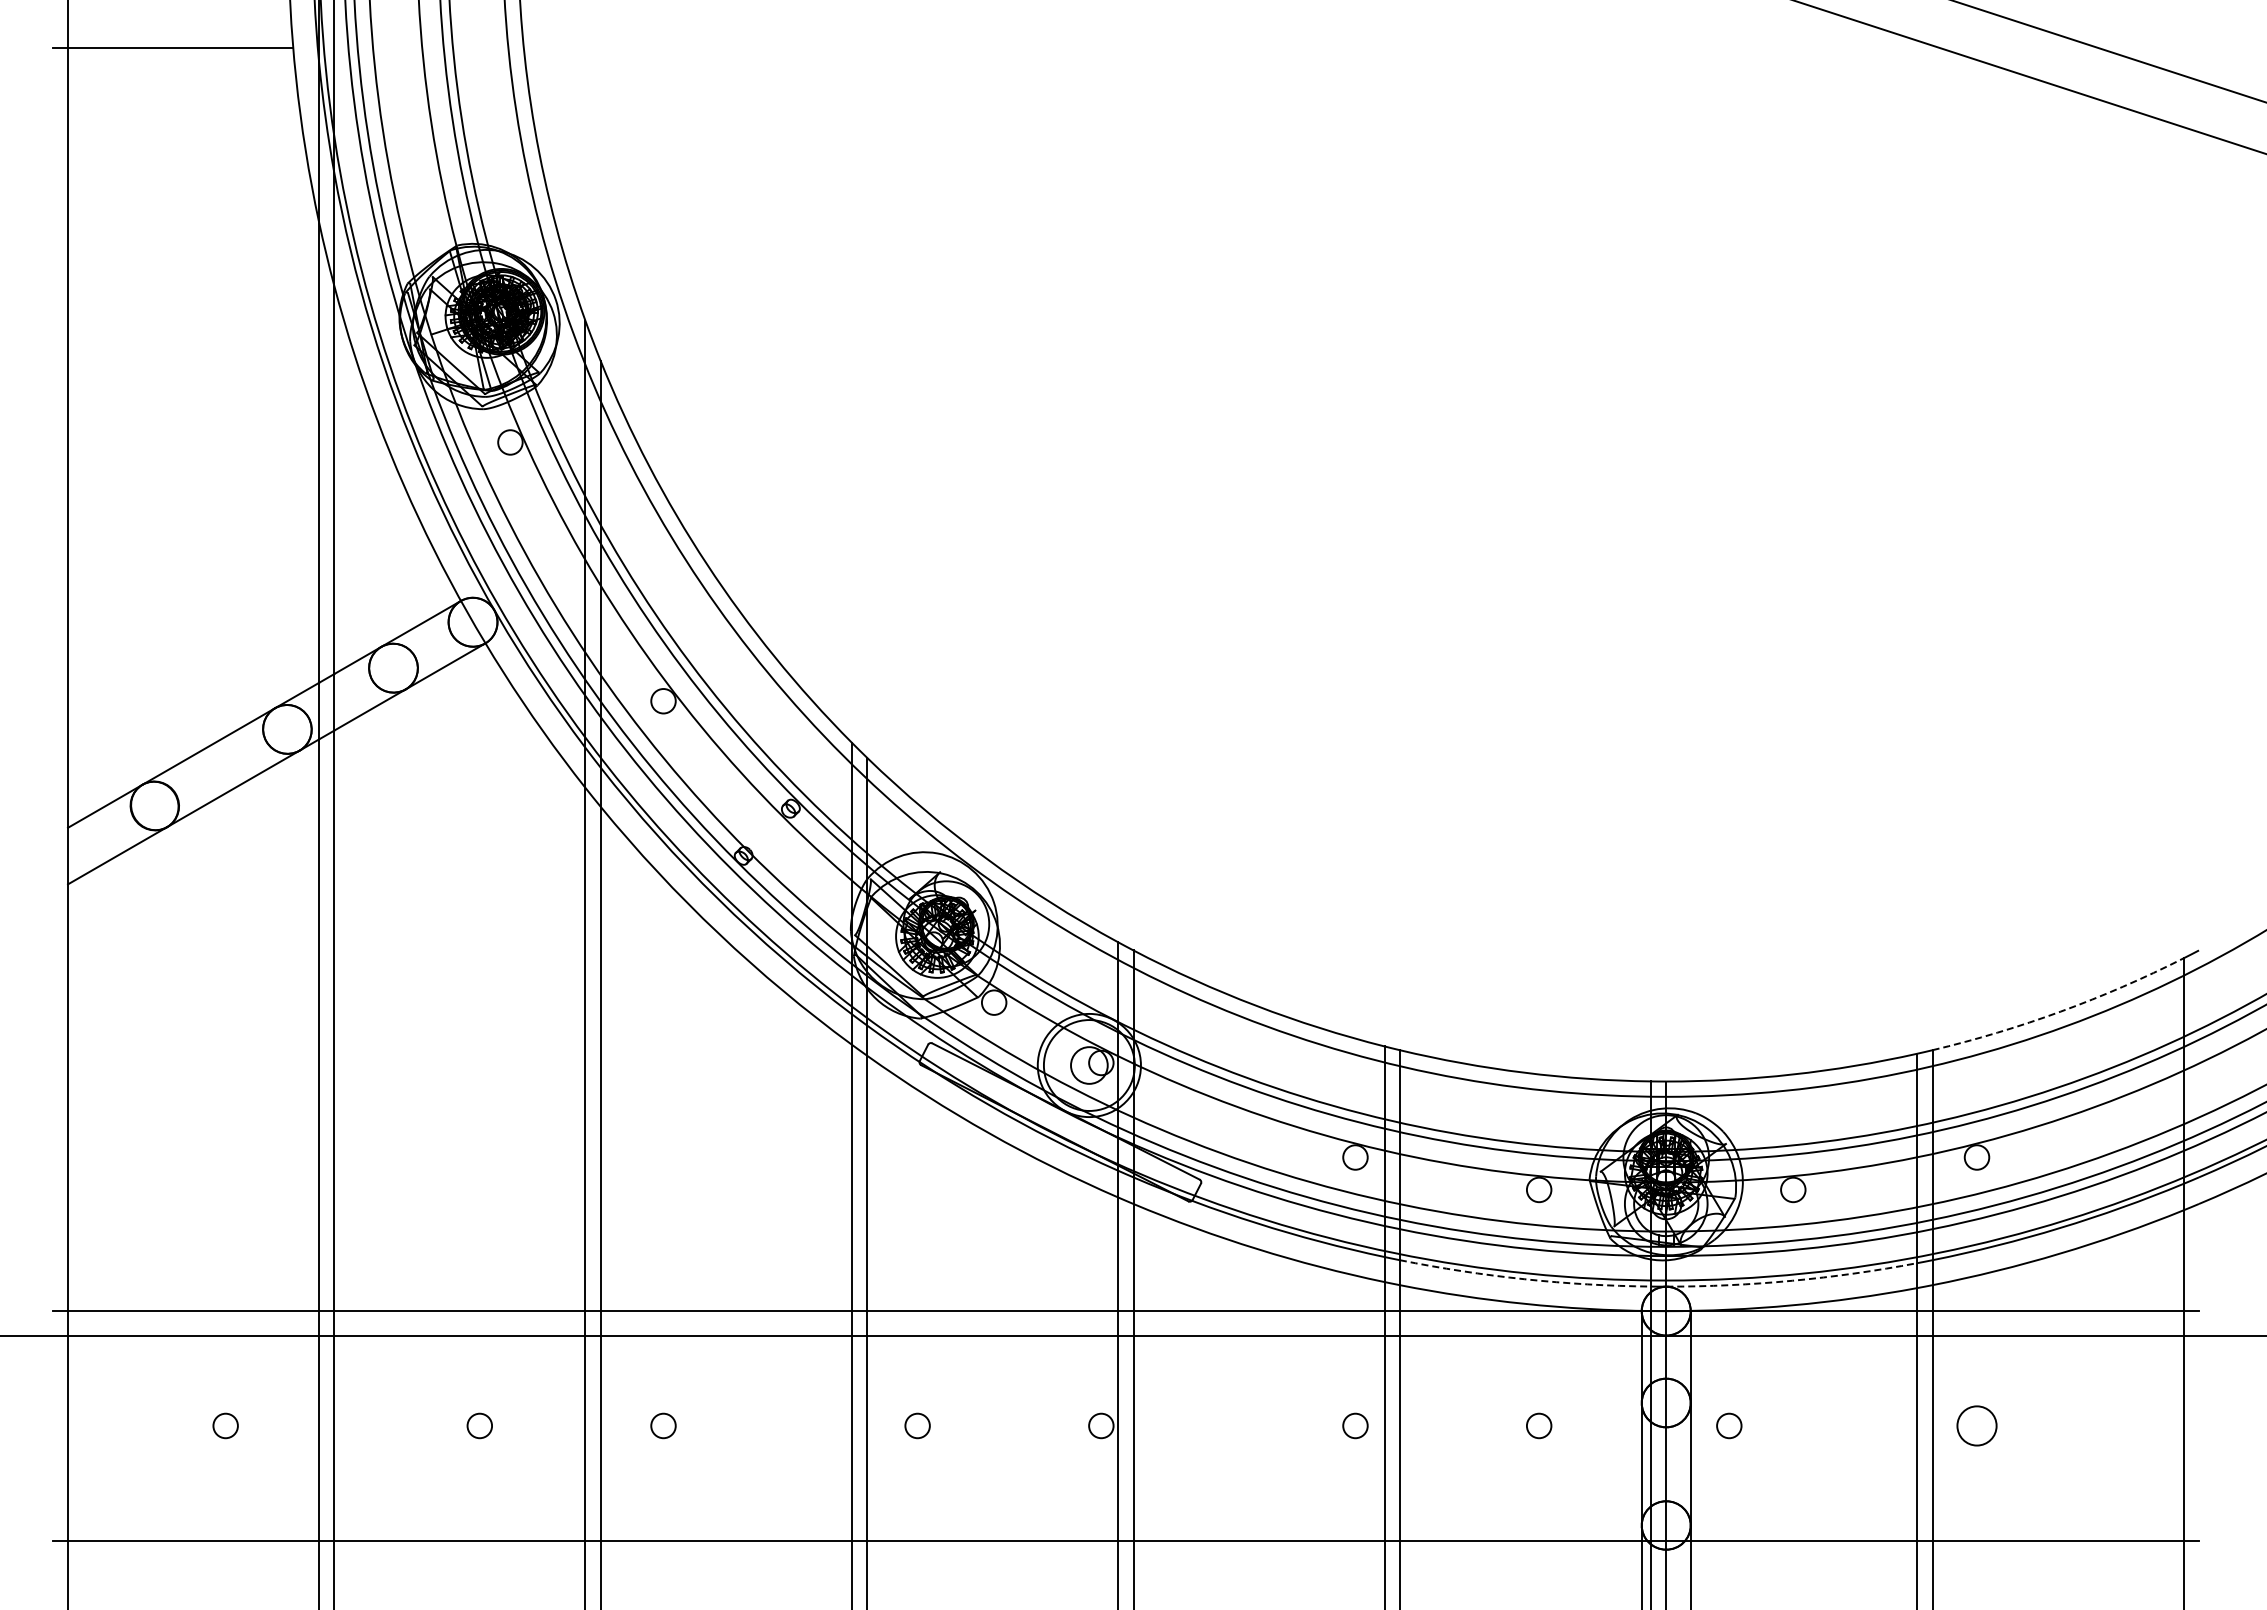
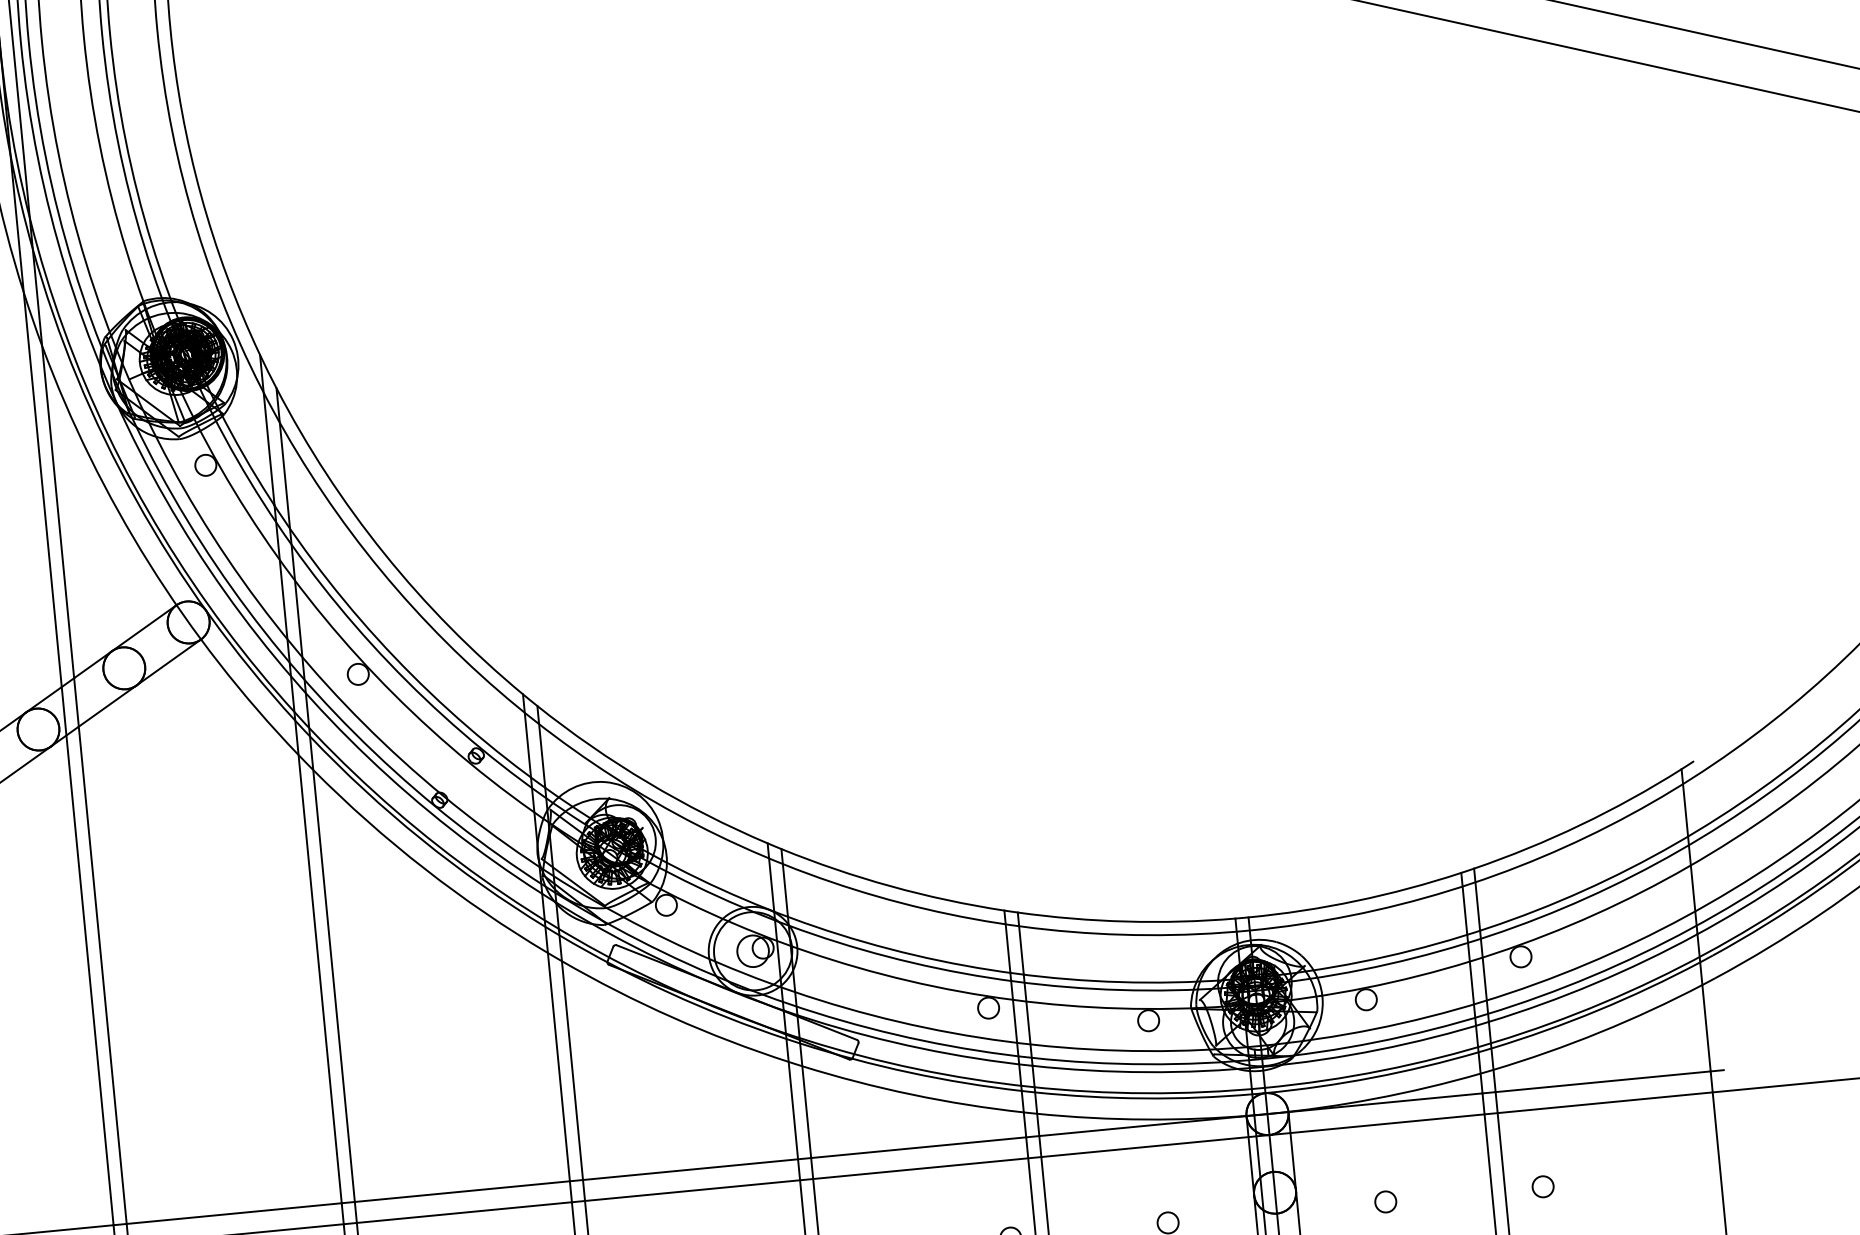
arc: (2060, 1011) -> (1580, 824), dashed -> solid
arc: (1524, 1279) -> (1143, 1098), dashed -> solid
arc: (1792, 1280) -> (1373, 1077), dashed -> solid
circle: (1729, 1425) -> (1385, 1201), moved
circle: (1976, 1425) -> (1542, 1186), size x0.62

